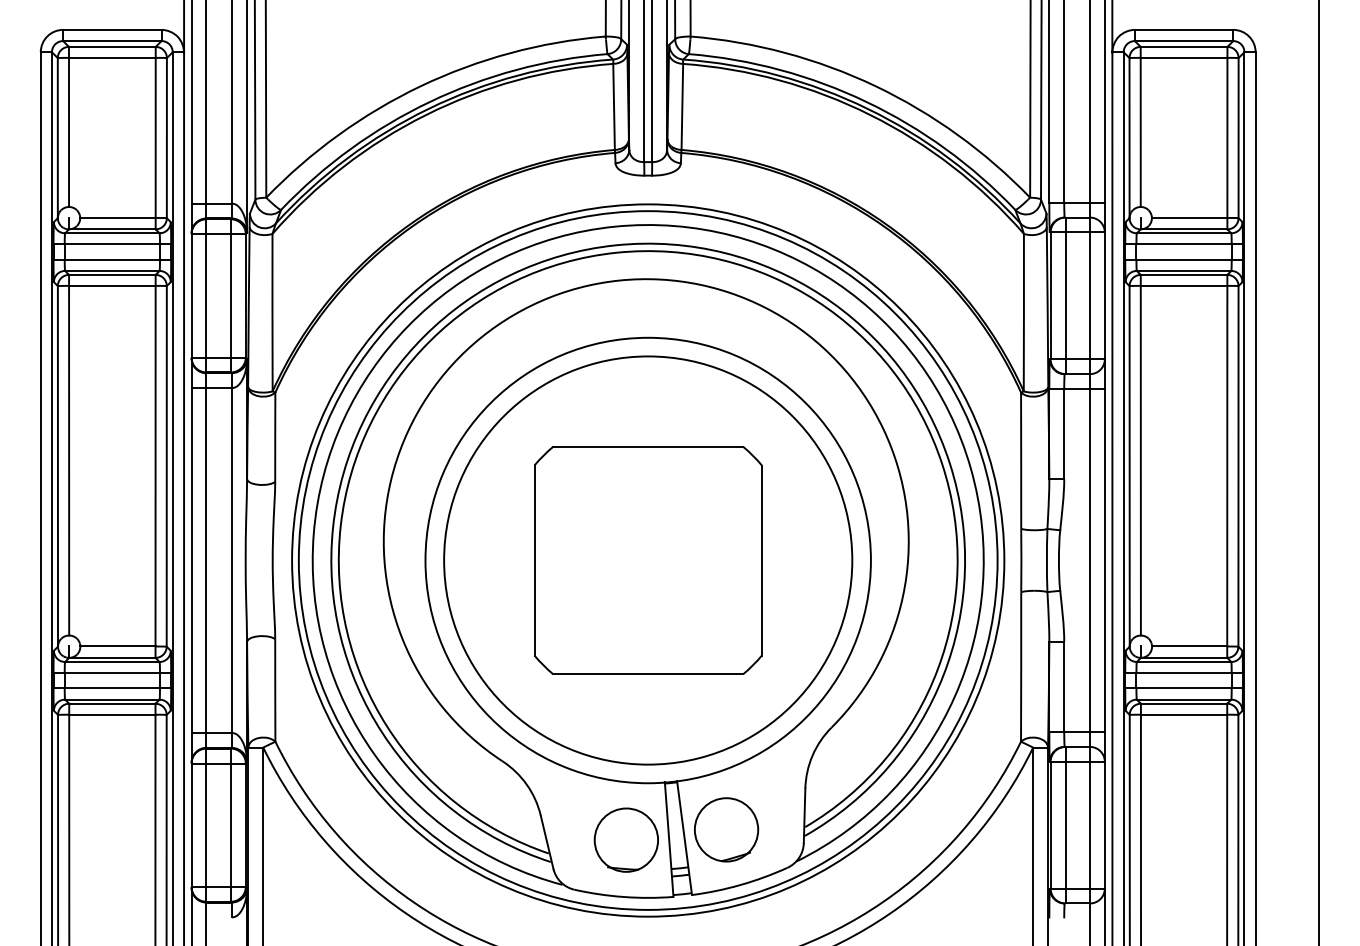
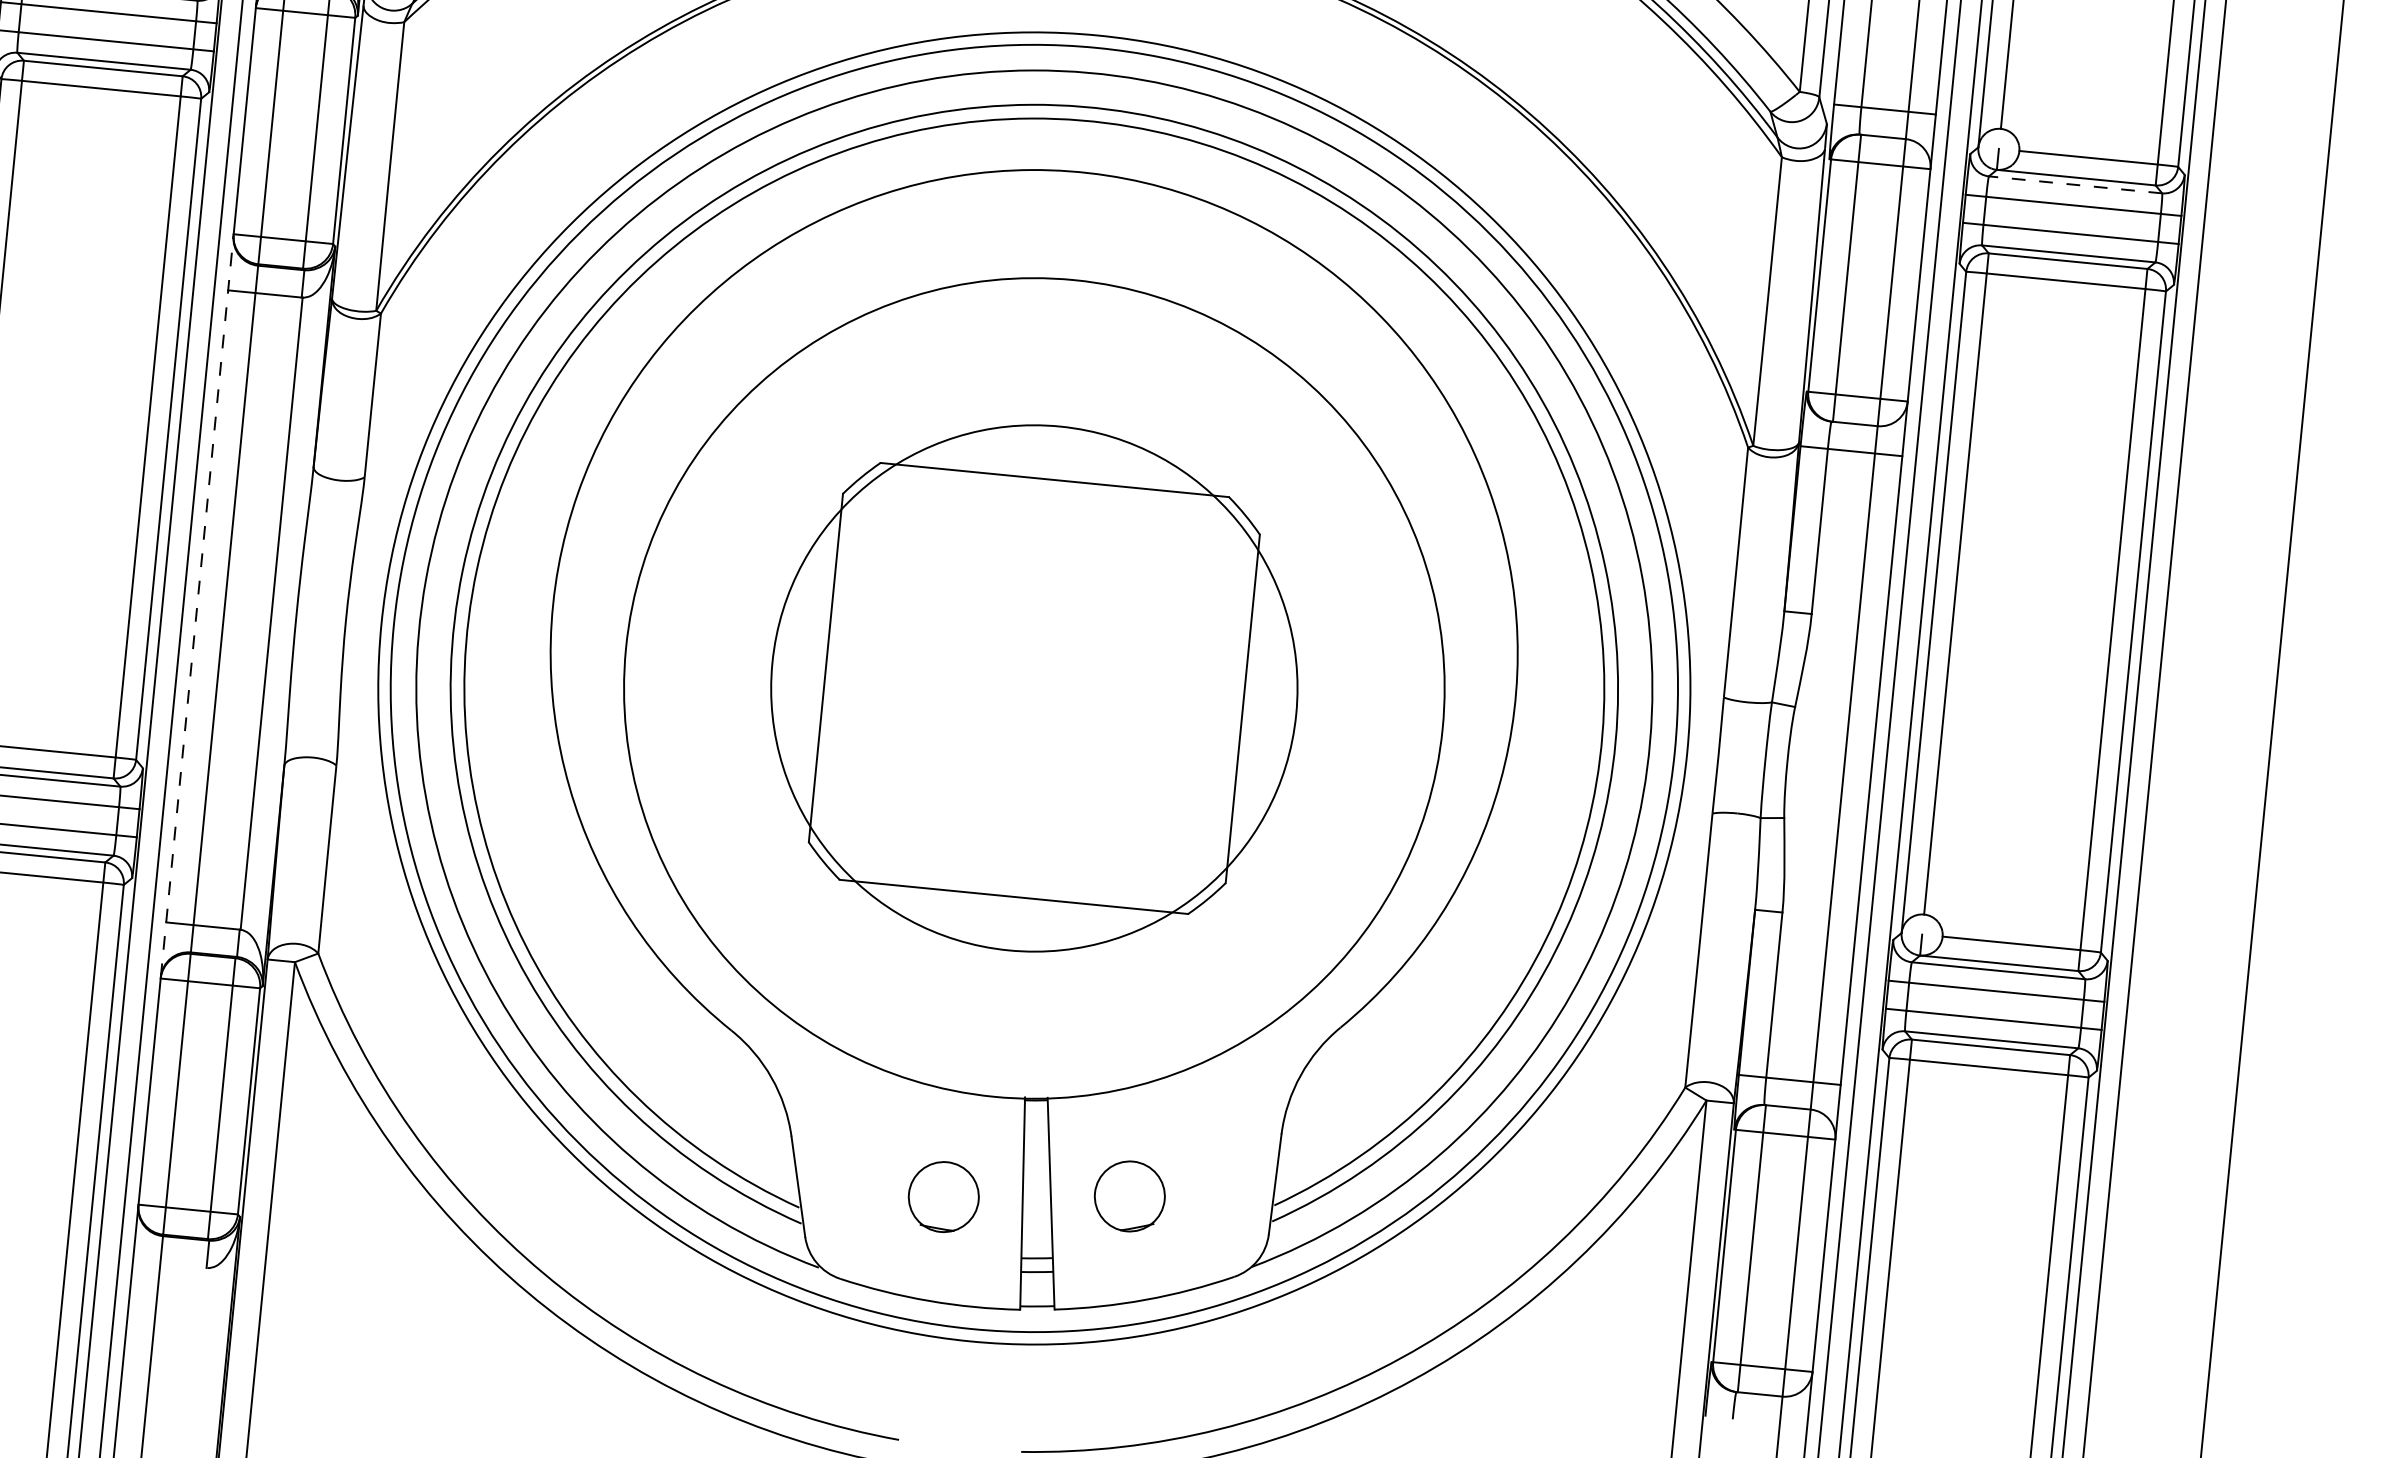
line: (1183, 233) -> (2074, 185), solid -> dashed
line: (191, 560) -> (197, 606), solid -> dashed
circle: (648, 560) -> (1034, 688), size x0.7
part: (726, 829) -> (1129, 1195), size x0.6
part: (625, 839) -> (942, 1195), size x0.6

